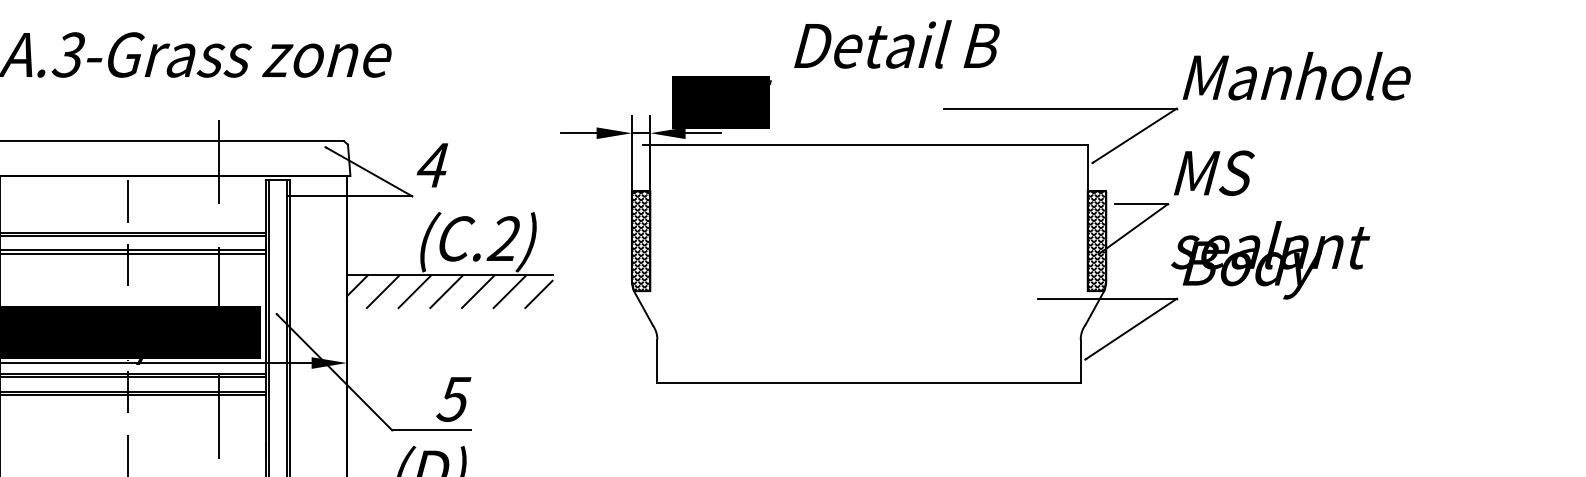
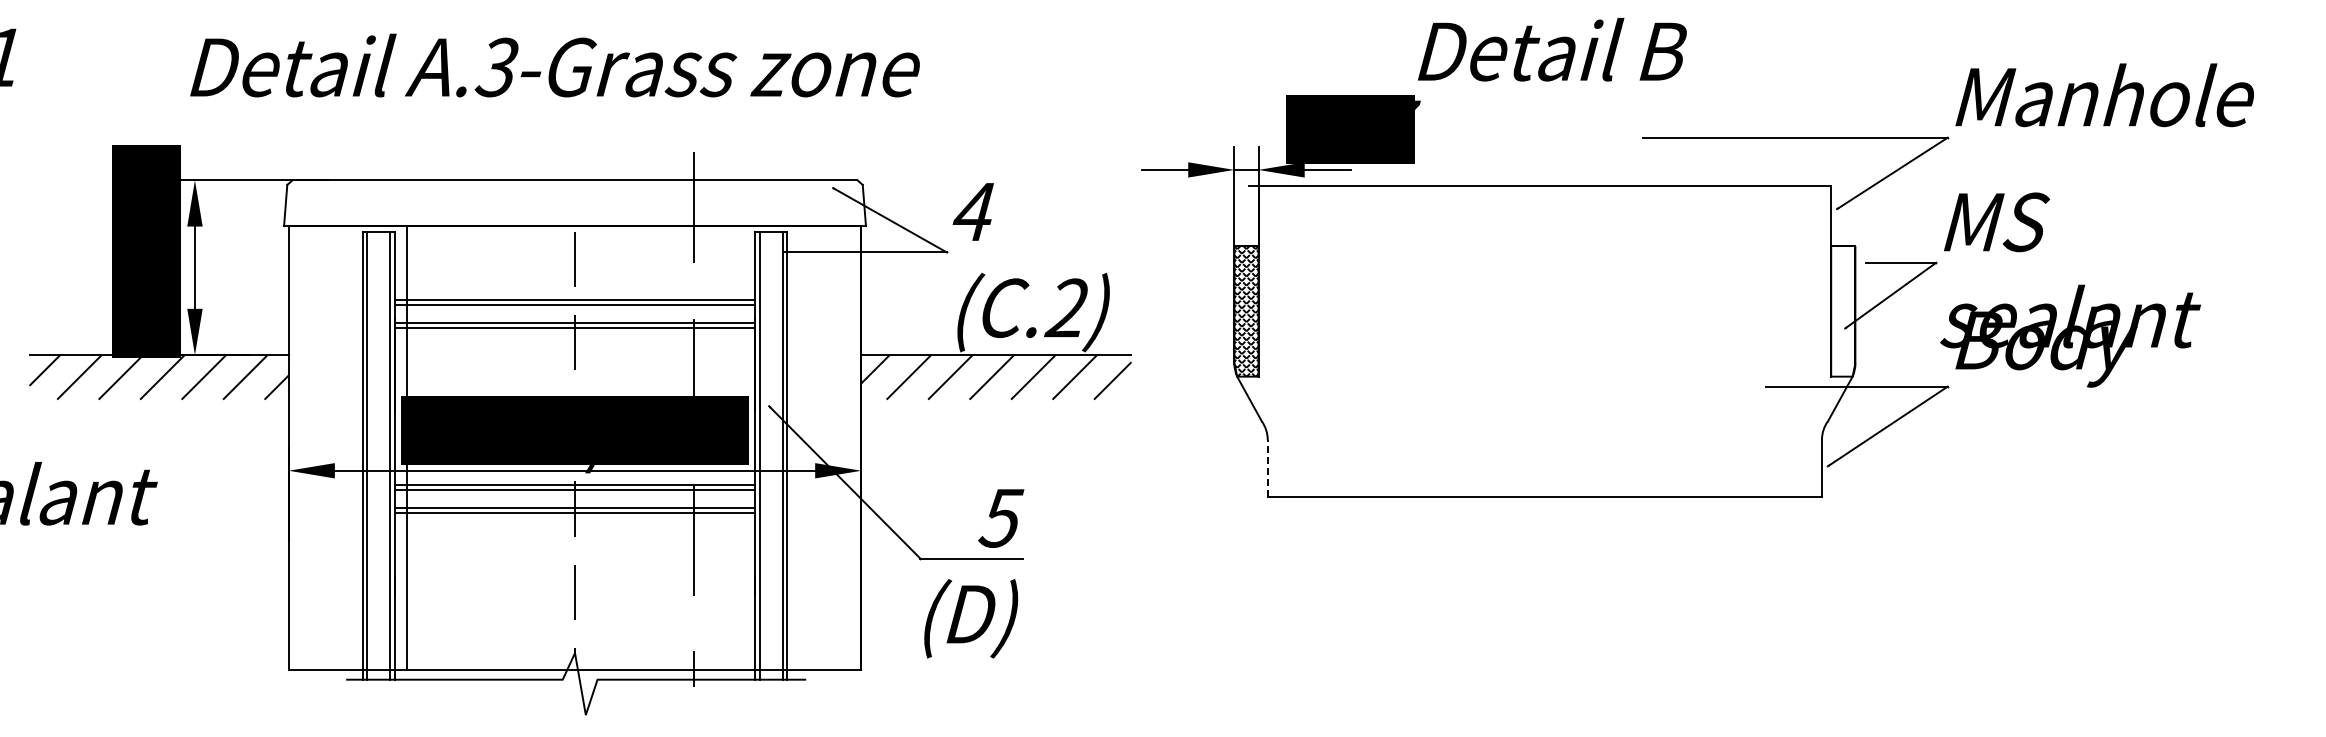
text: (896, 44) -> (1551, 49), moved
text: (771, 83) -> (1417, 104), 5 -> 7
hatch: (1097, 241) -> (1843, 311), removed
line: (657, 360) -> (1267, 467), solid -> dashed

